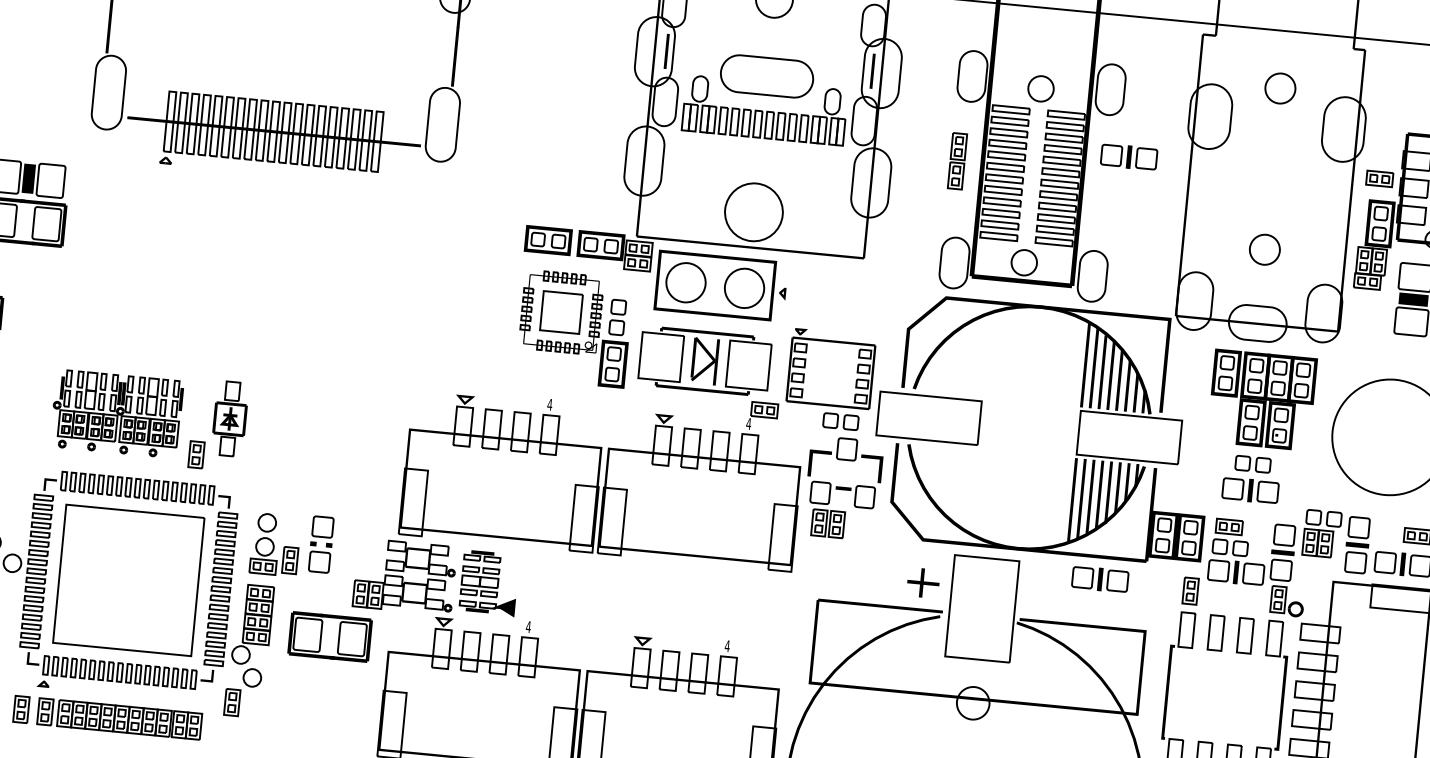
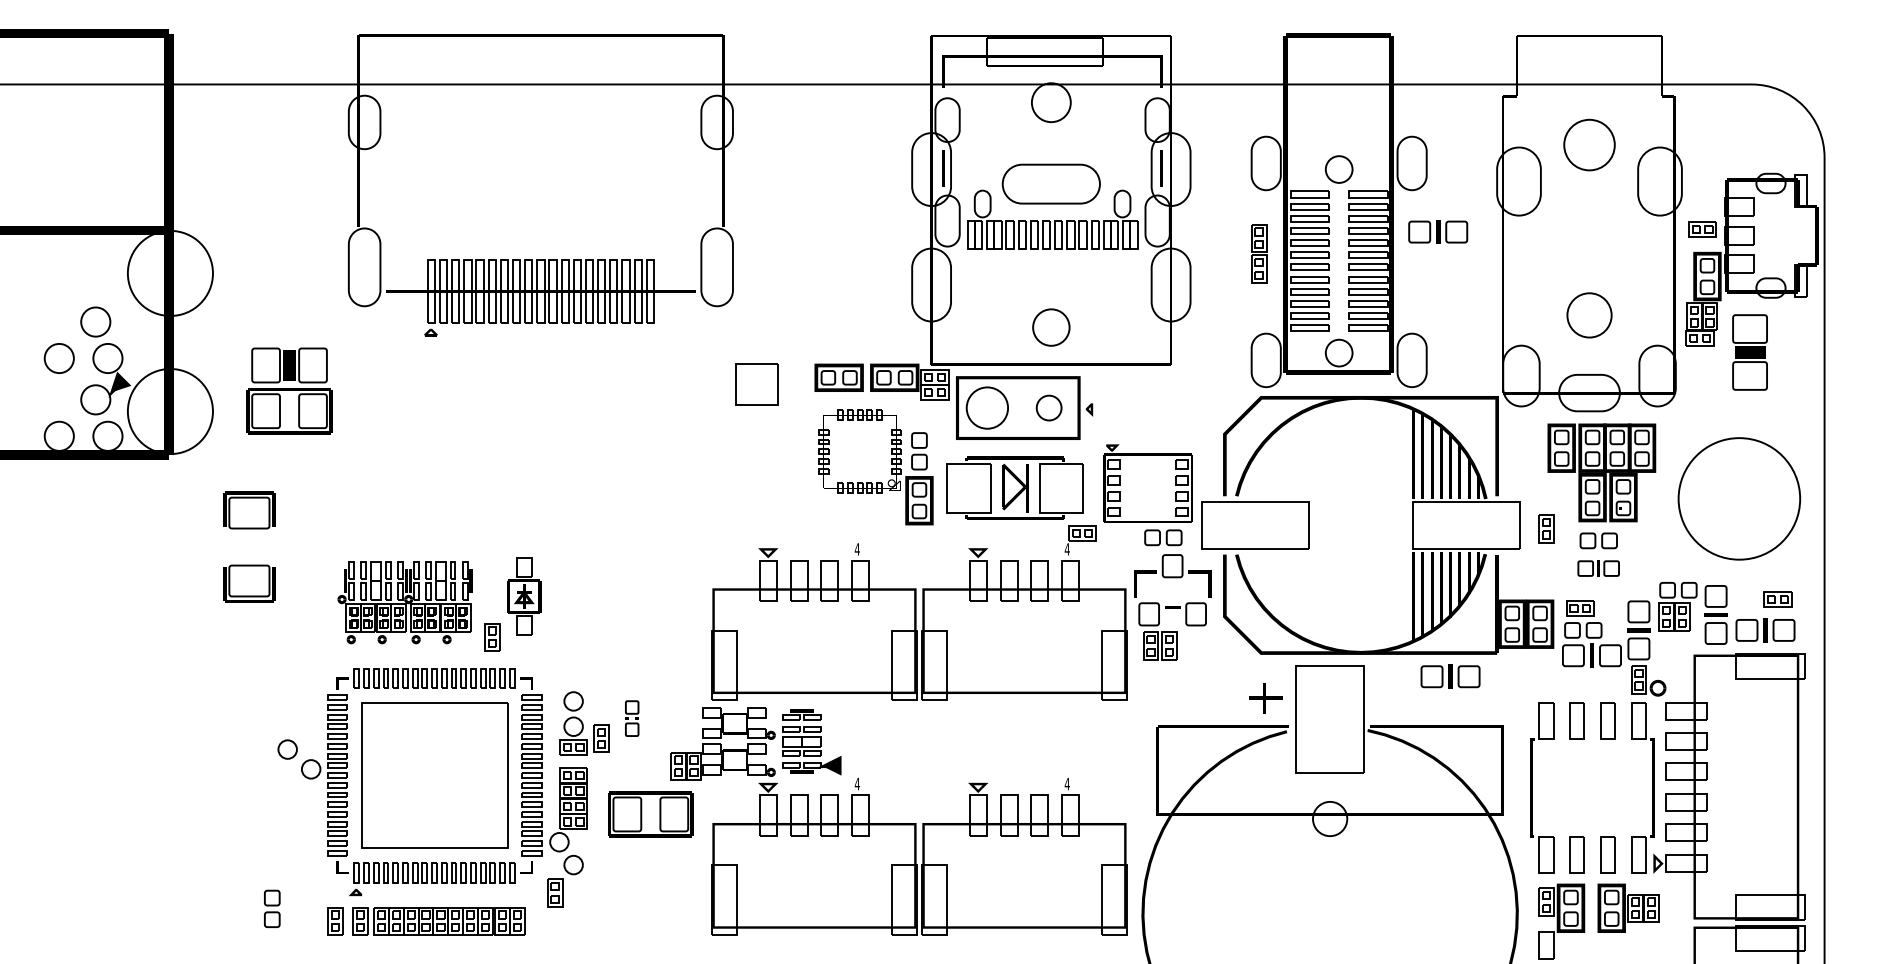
circle: (1280, 87) -> (1589, 144), size x1.6
circle: (753, 212) -> (1050, 327), size x0.6
circle: (1264, 249) -> (1589, 314), size x1.4
circle: (743, 287) -> (1048, 407), size x0.6
part: (560, 312) -> (756, 384), moved
part: (1250, 490) -> (1598, 568), size x0.7
part: (320, 544) -> (631, 718), size x0.6
part: (1190, 590) -> (1546, 528), moved

